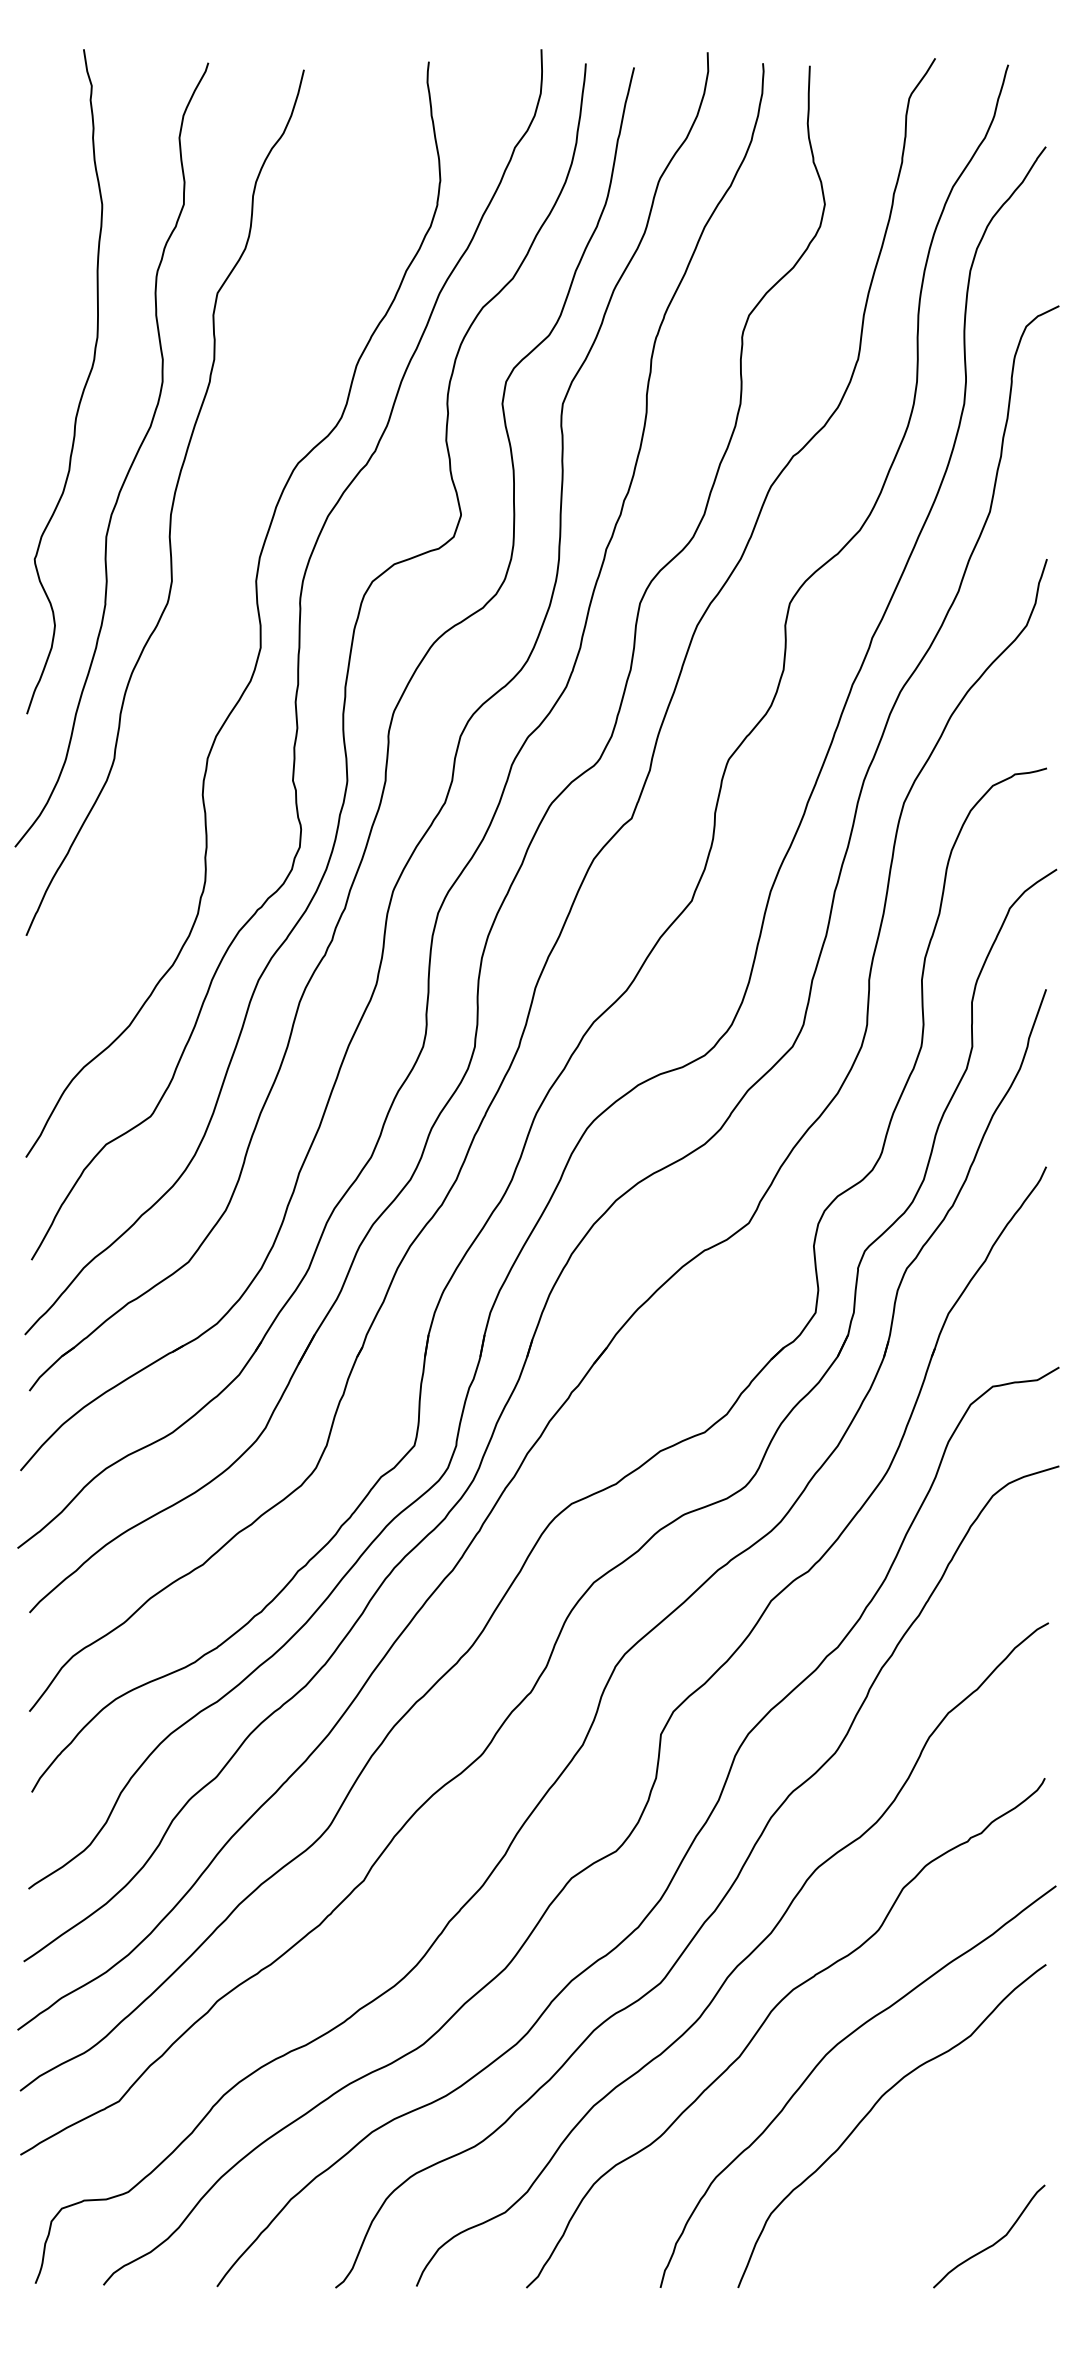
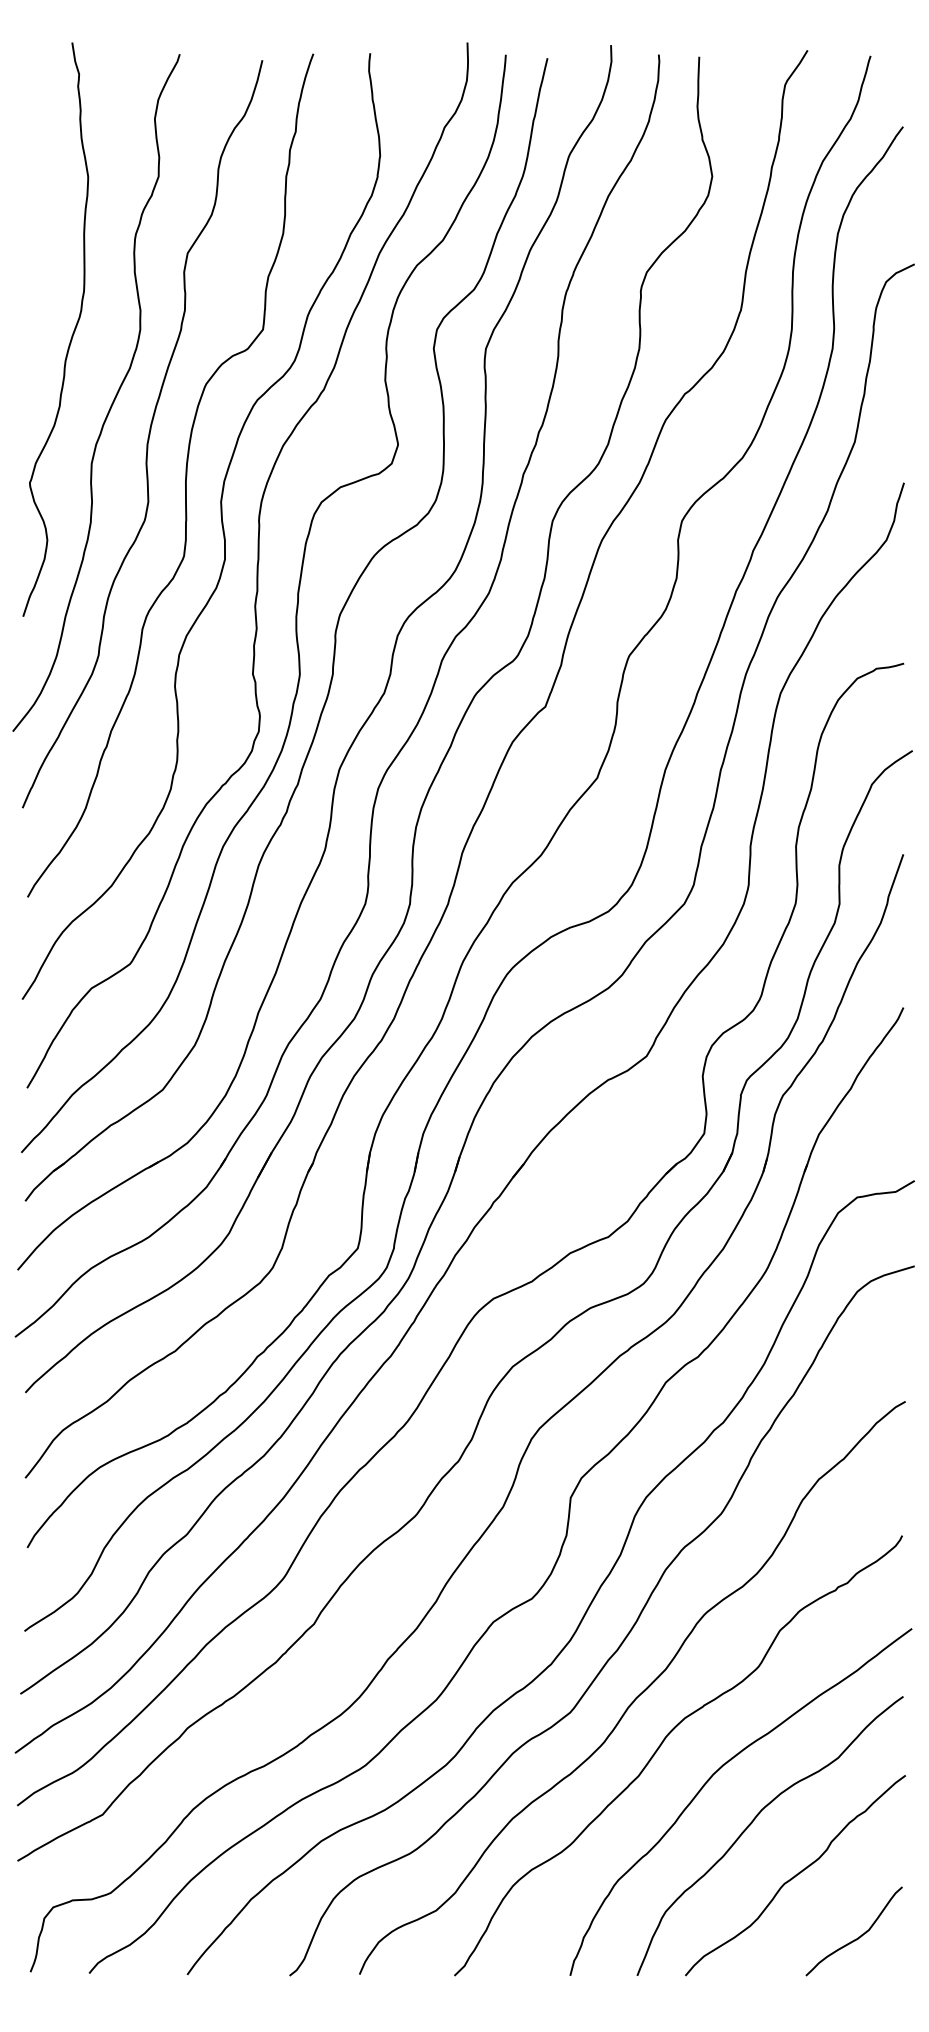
curve: (214, 551) -> (185, 476), added
curve: (921, 2171) -> (795, 1875), added

